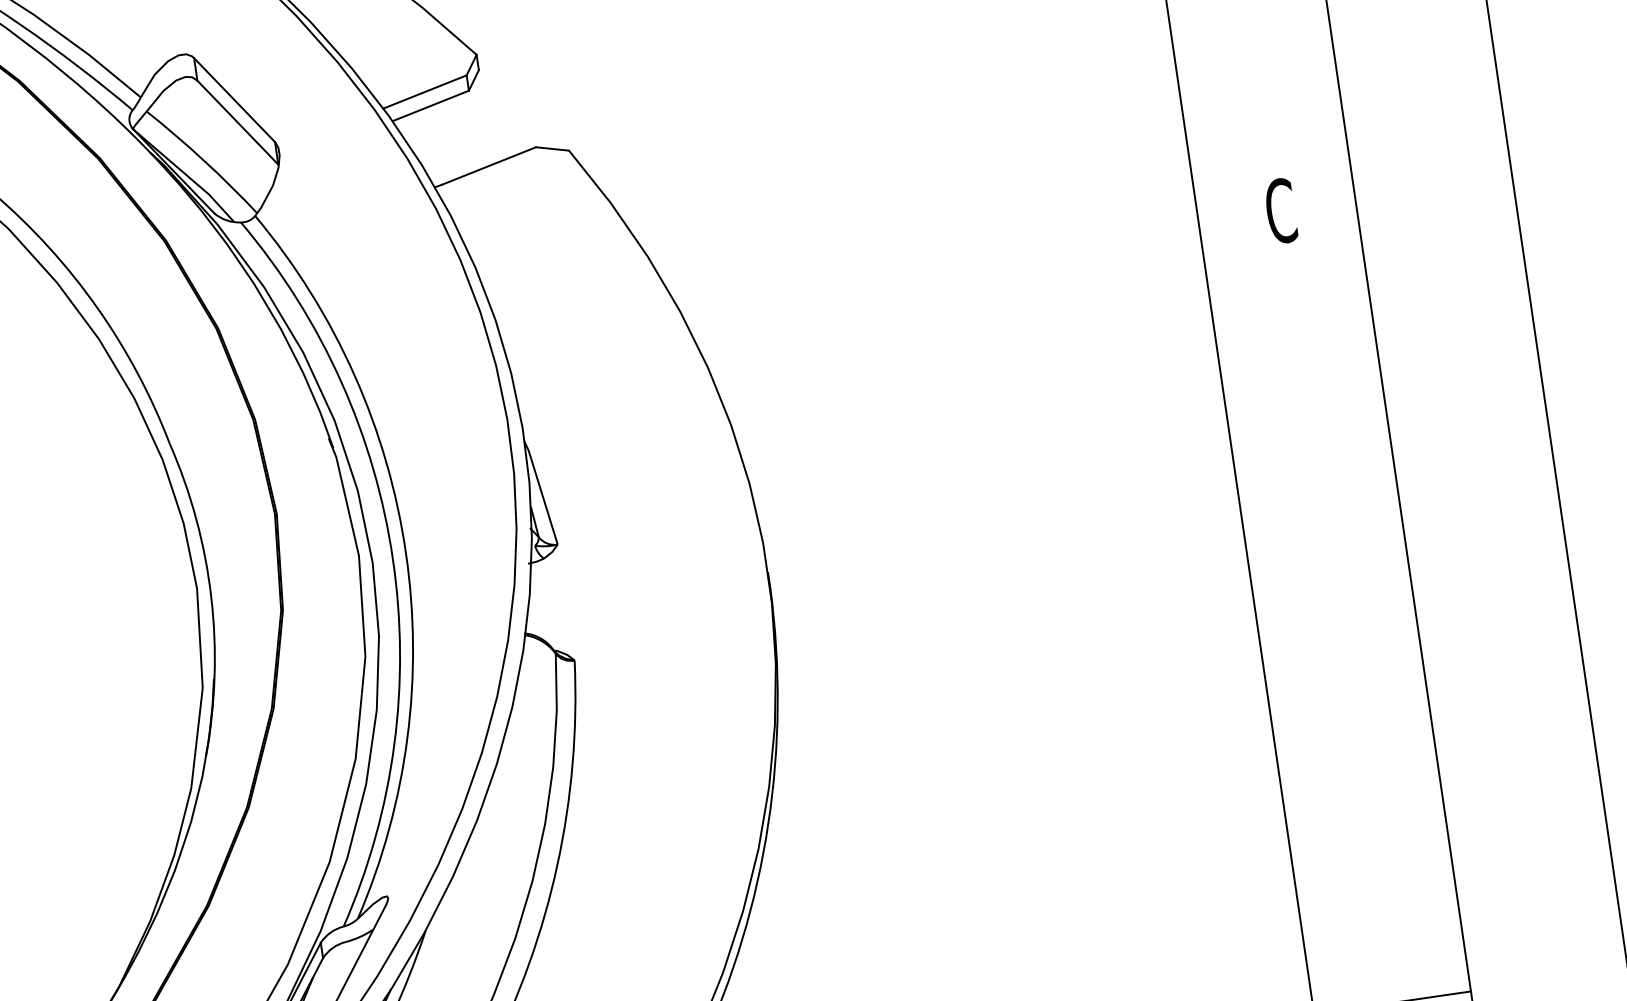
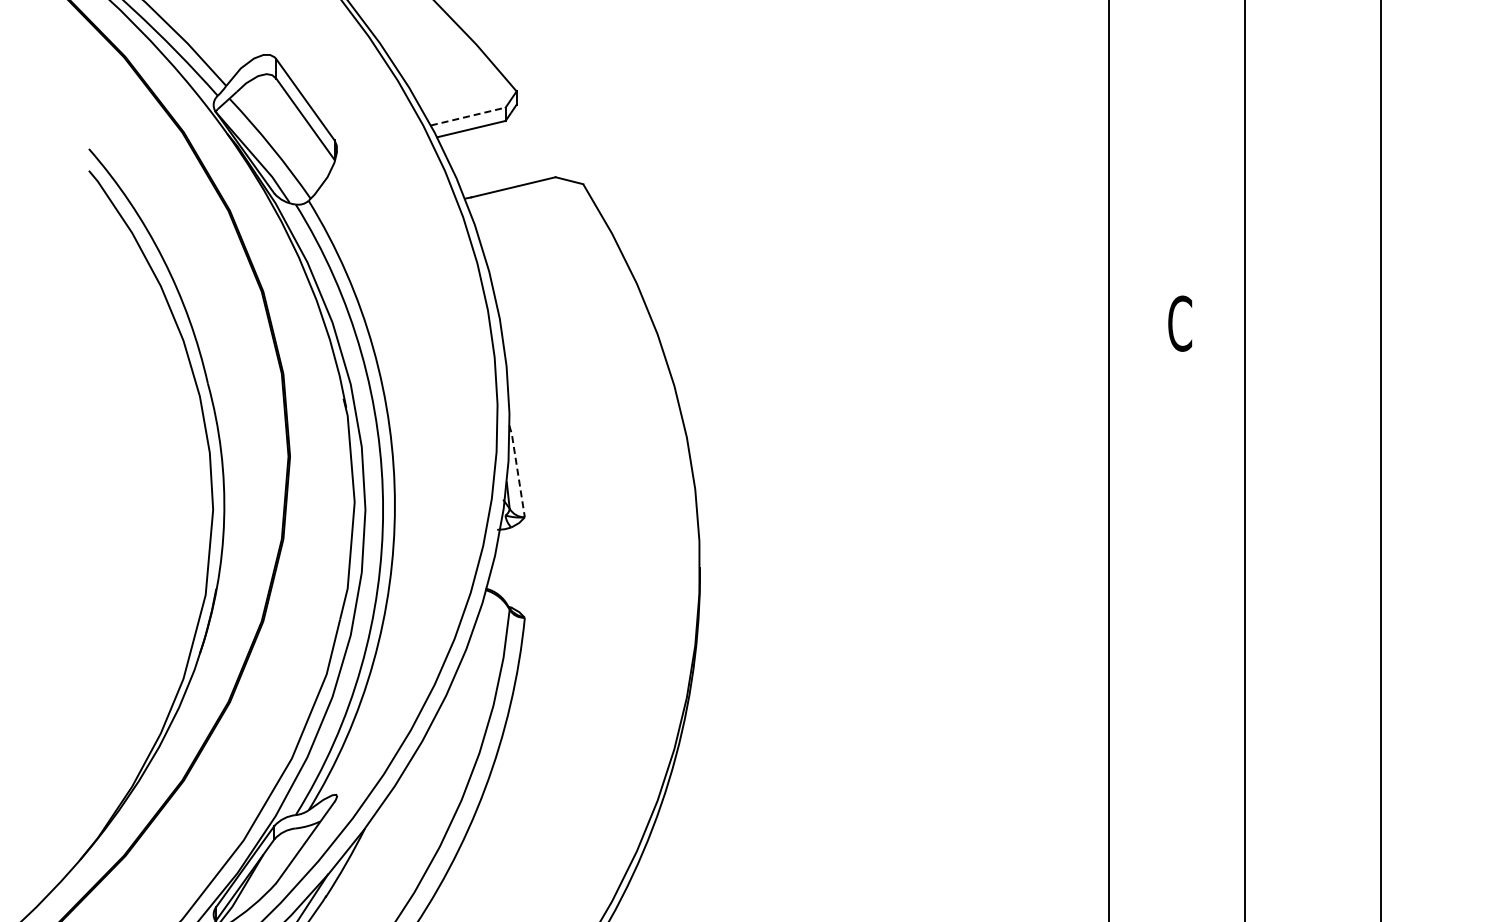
line: (425, 91) -> (468, 116), solid -> dashed
line: (541, 493) -> (517, 471), solid -> dashed

